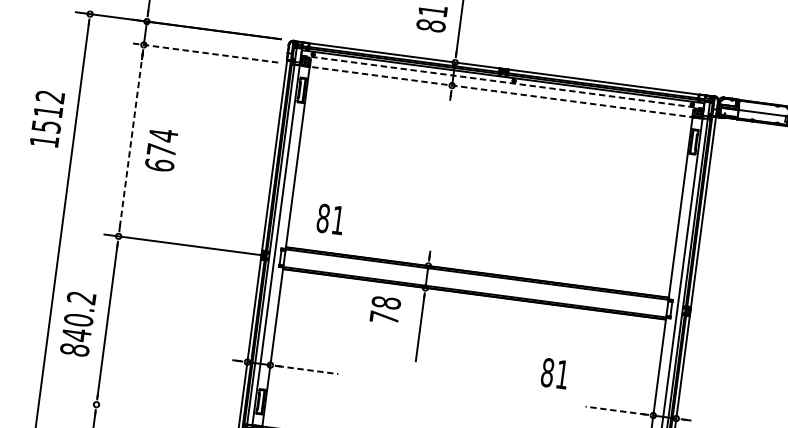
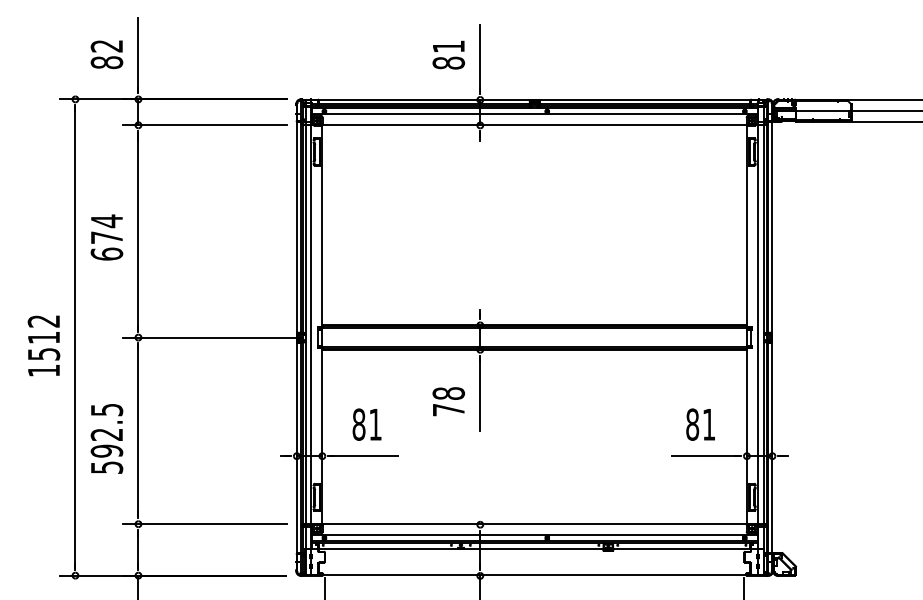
line: (203, 52) -> (204, 125), dashed -> solid
line: (502, 82) -> (534, 114), dashed -> solid
line: (501, 92) -> (535, 125), dashed -> solid
text: (47, 118) -> (43, 345), moved
line: (131, 140) -> (138, 231), dashed -> solid
text: (161, 150) -> (106, 237), moved
text: (330, 219) -> (366, 424), moved
text: (385, 309) -> (448, 401), moved
text: (77, 324) -> (106, 439), 840.2 -> 592.5
line: (307, 370) -> (363, 456), dashed -> solid
text: (554, 373) -> (700, 424), moved
line: (615, 410) -> (705, 456), dashed -> solid
line: (156, 412) -> (204, 524), added

